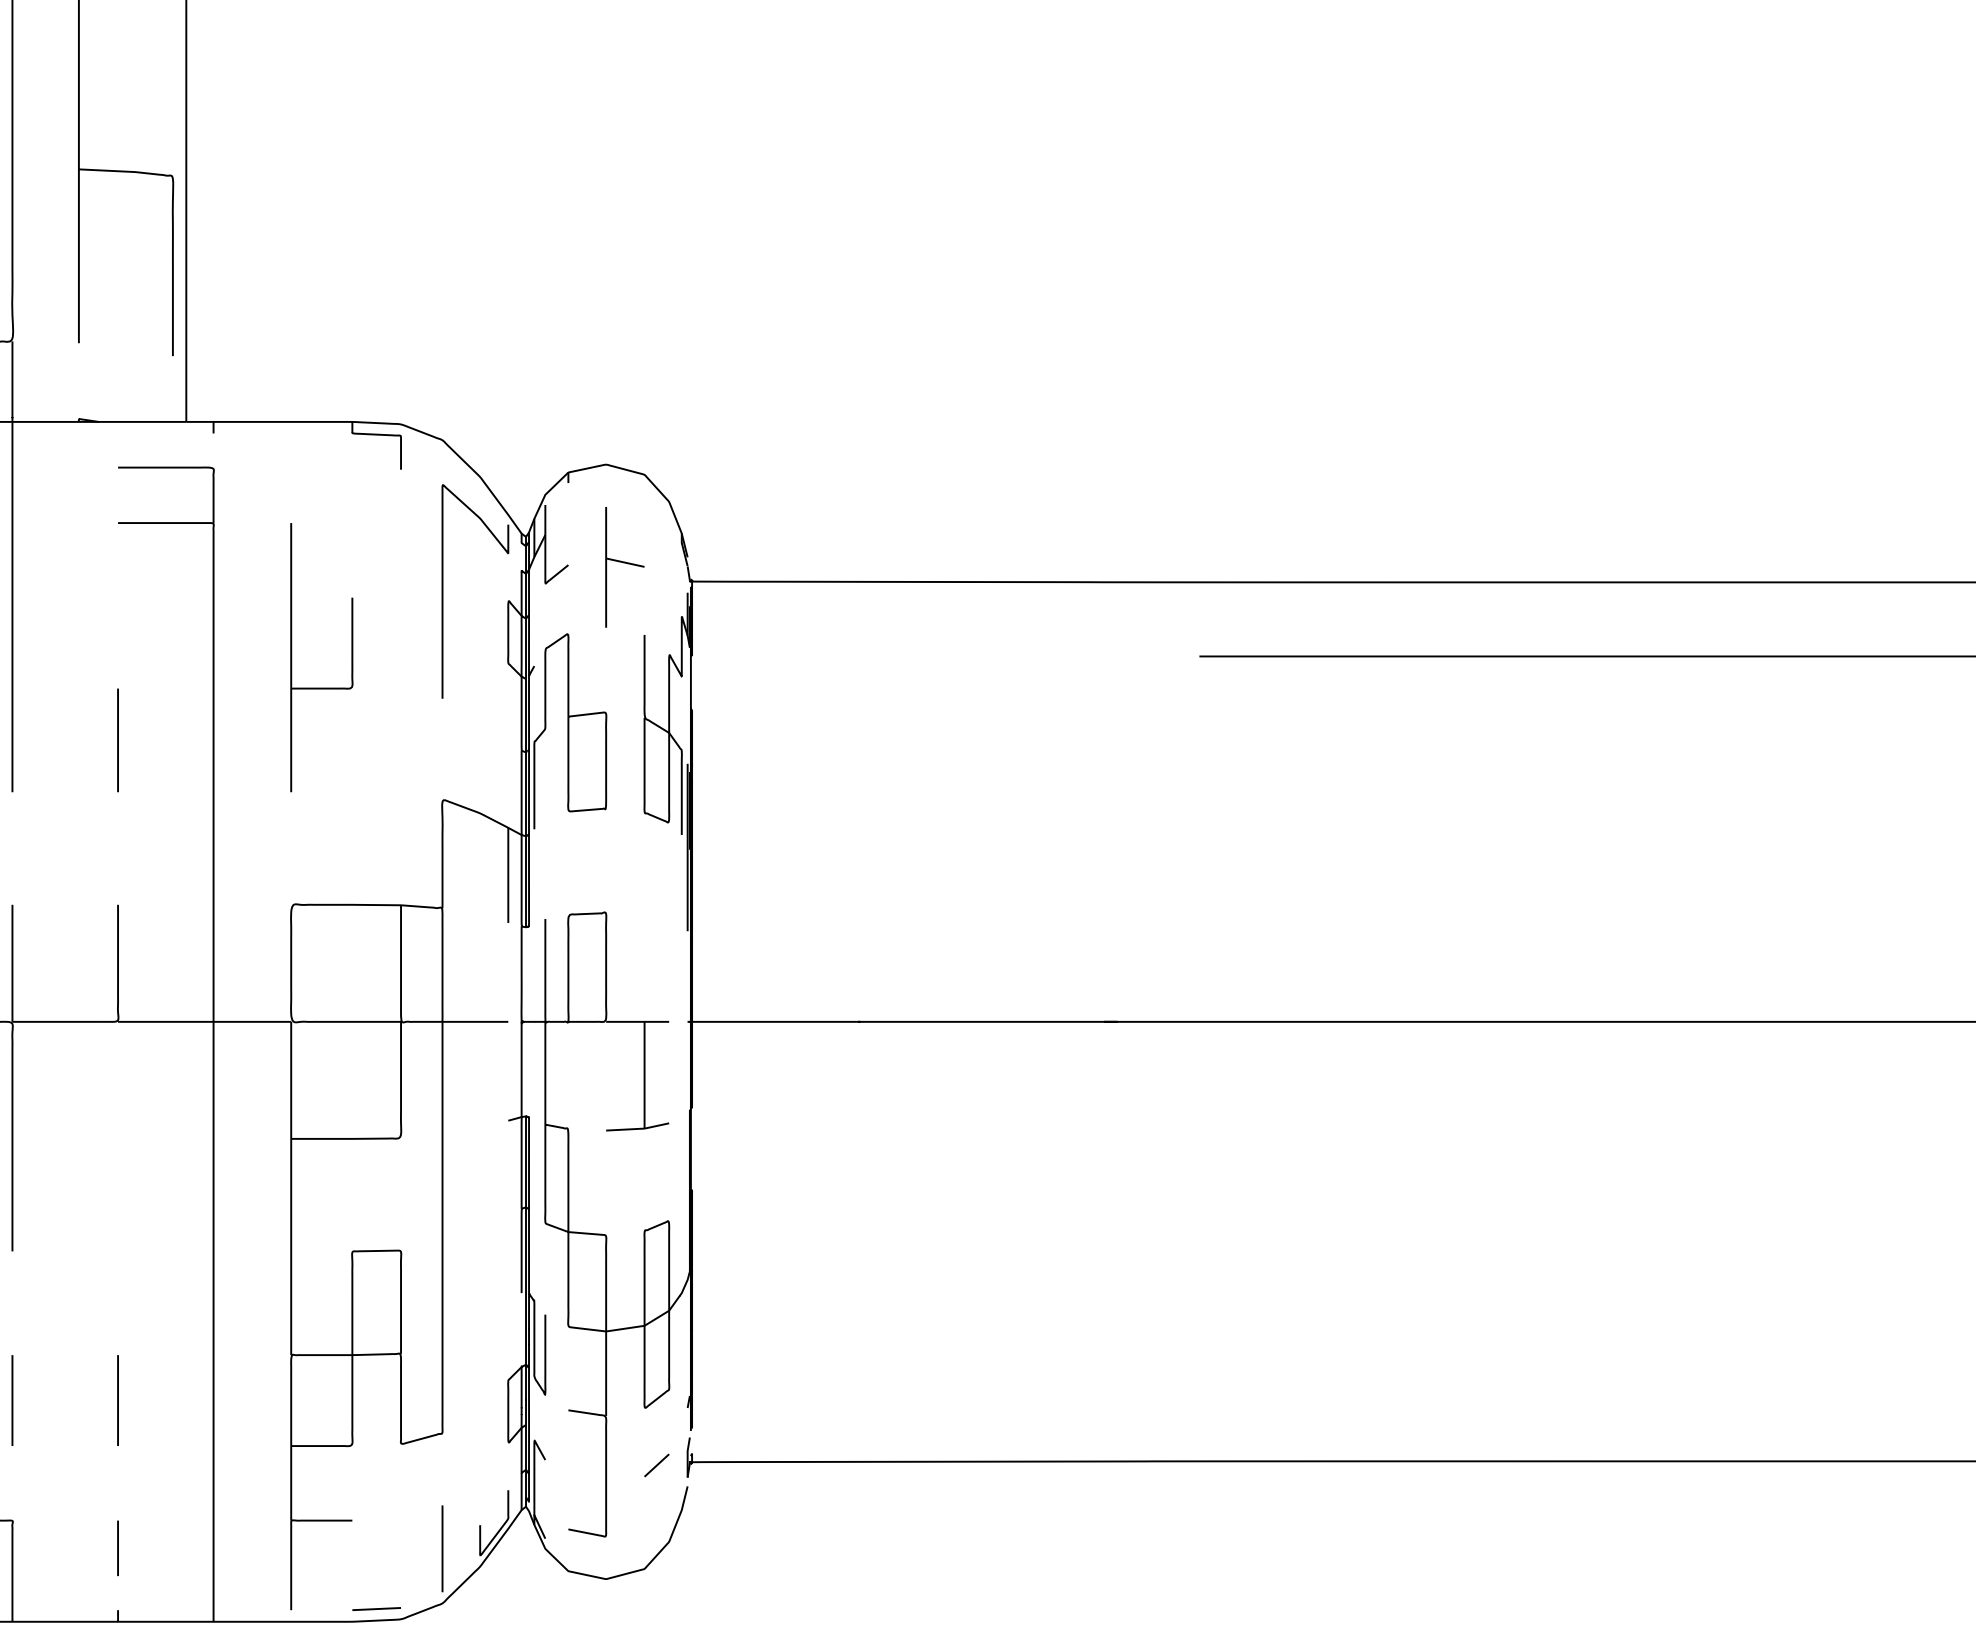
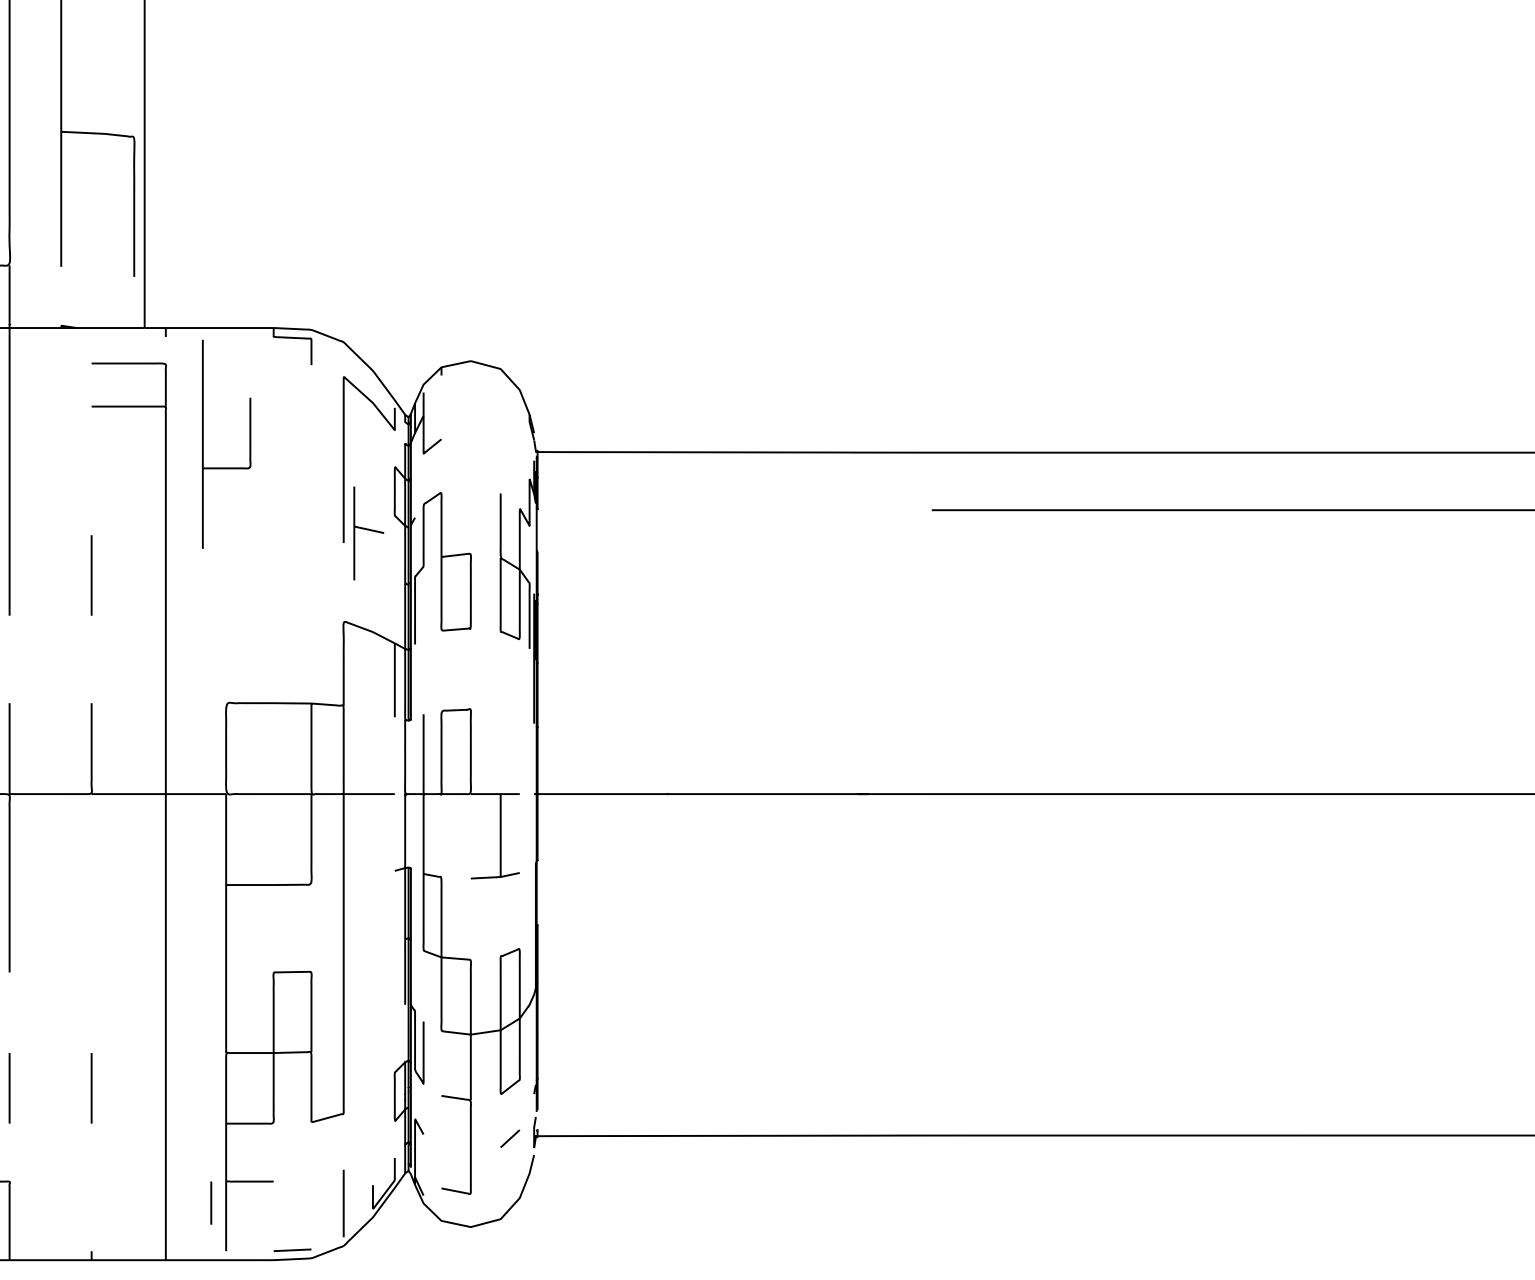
part: (624, 567) -> (368, 533), moved
part: (292, 657) -> (203, 444), moved
line: (117, 1548) -> (210, 1203), moved

